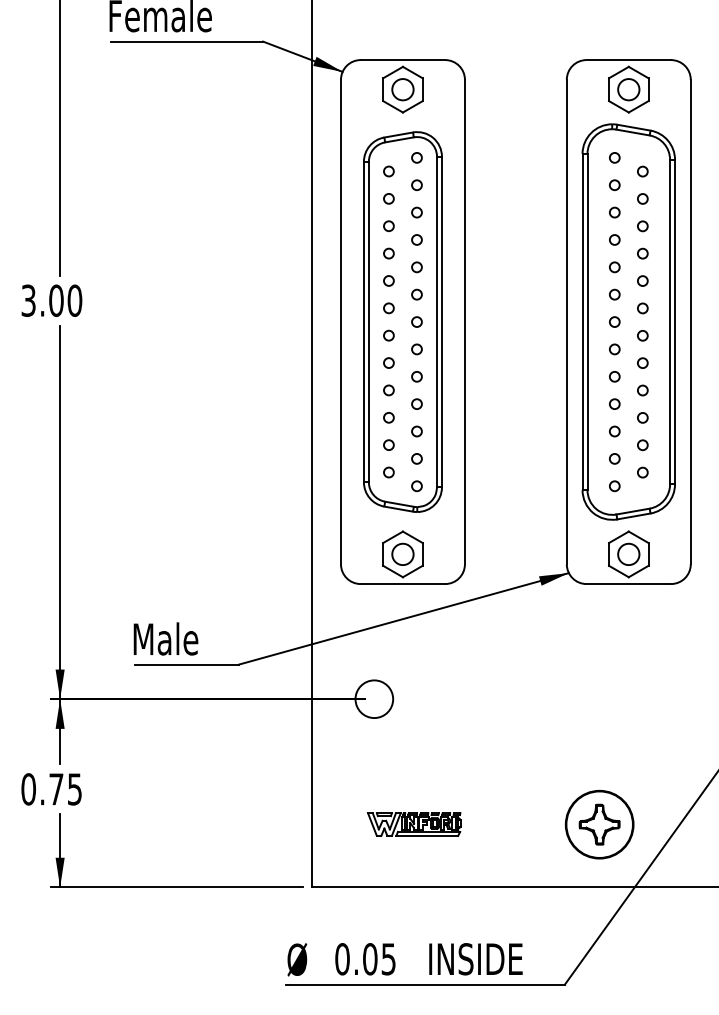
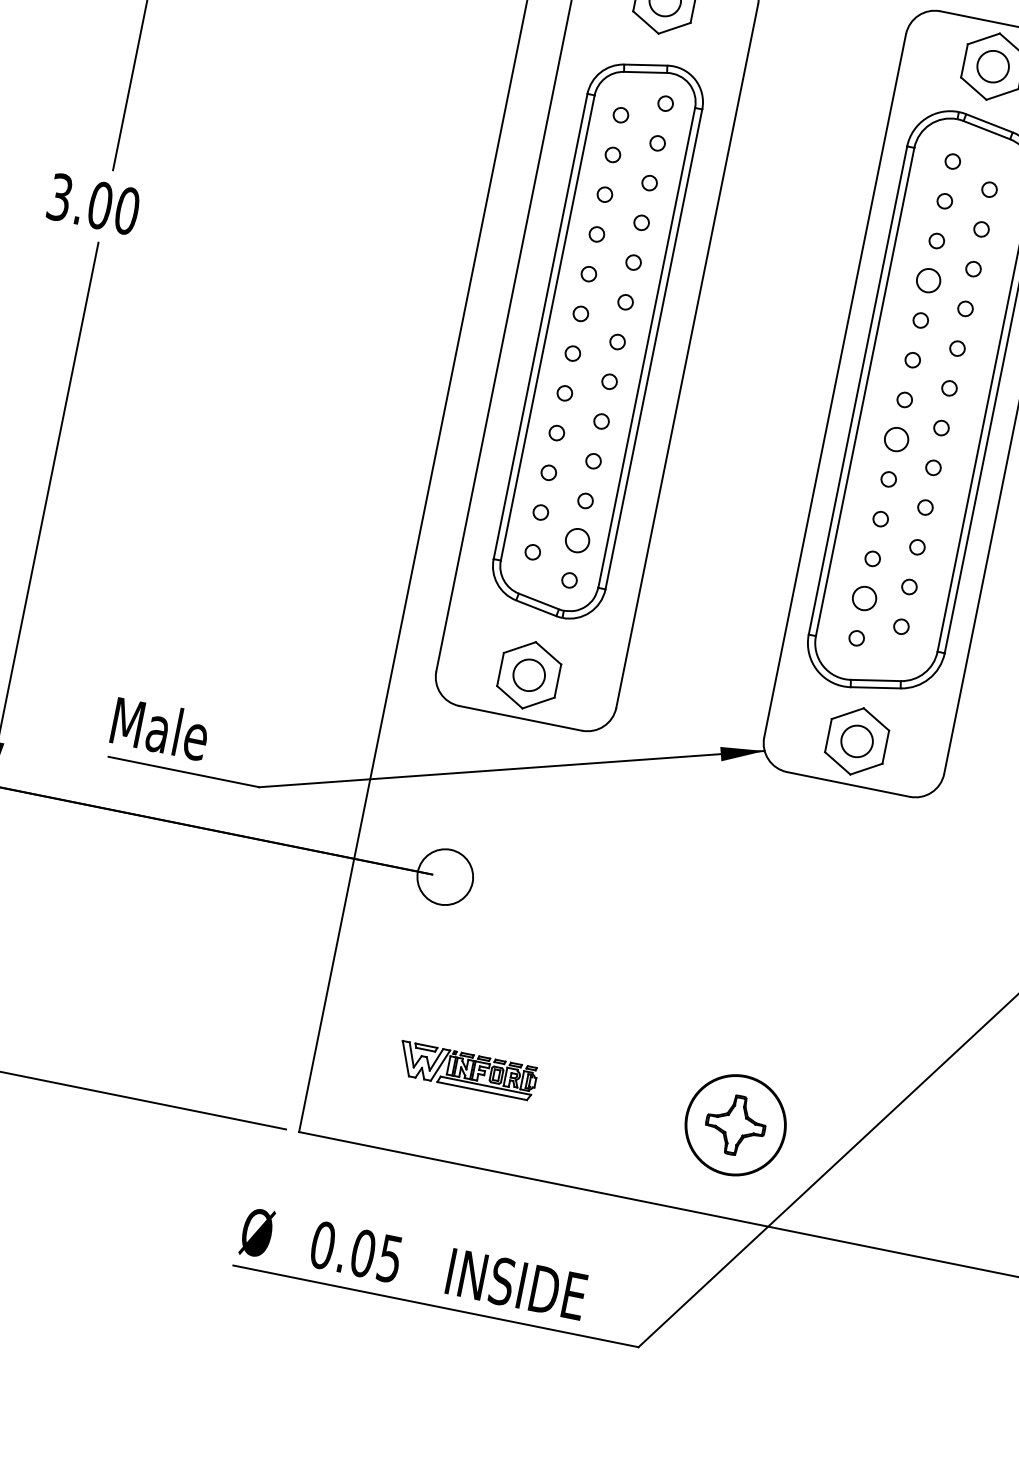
circle: (614, 239) -> (928, 279), size x1.6
circle: (614, 349) -> (896, 439), size x1.6
circle: (416, 458) -> (576, 539), size x1.6
circle: (614, 458) -> (864, 597), size x1.6

